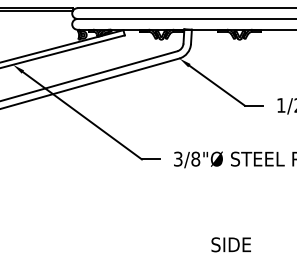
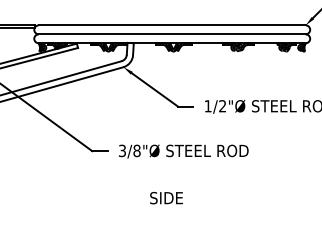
text: (231, 245) -> (166, 198), moved

